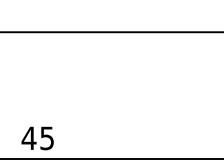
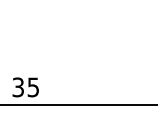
text: (28, 138) -> (17, 87), 45 -> 35

